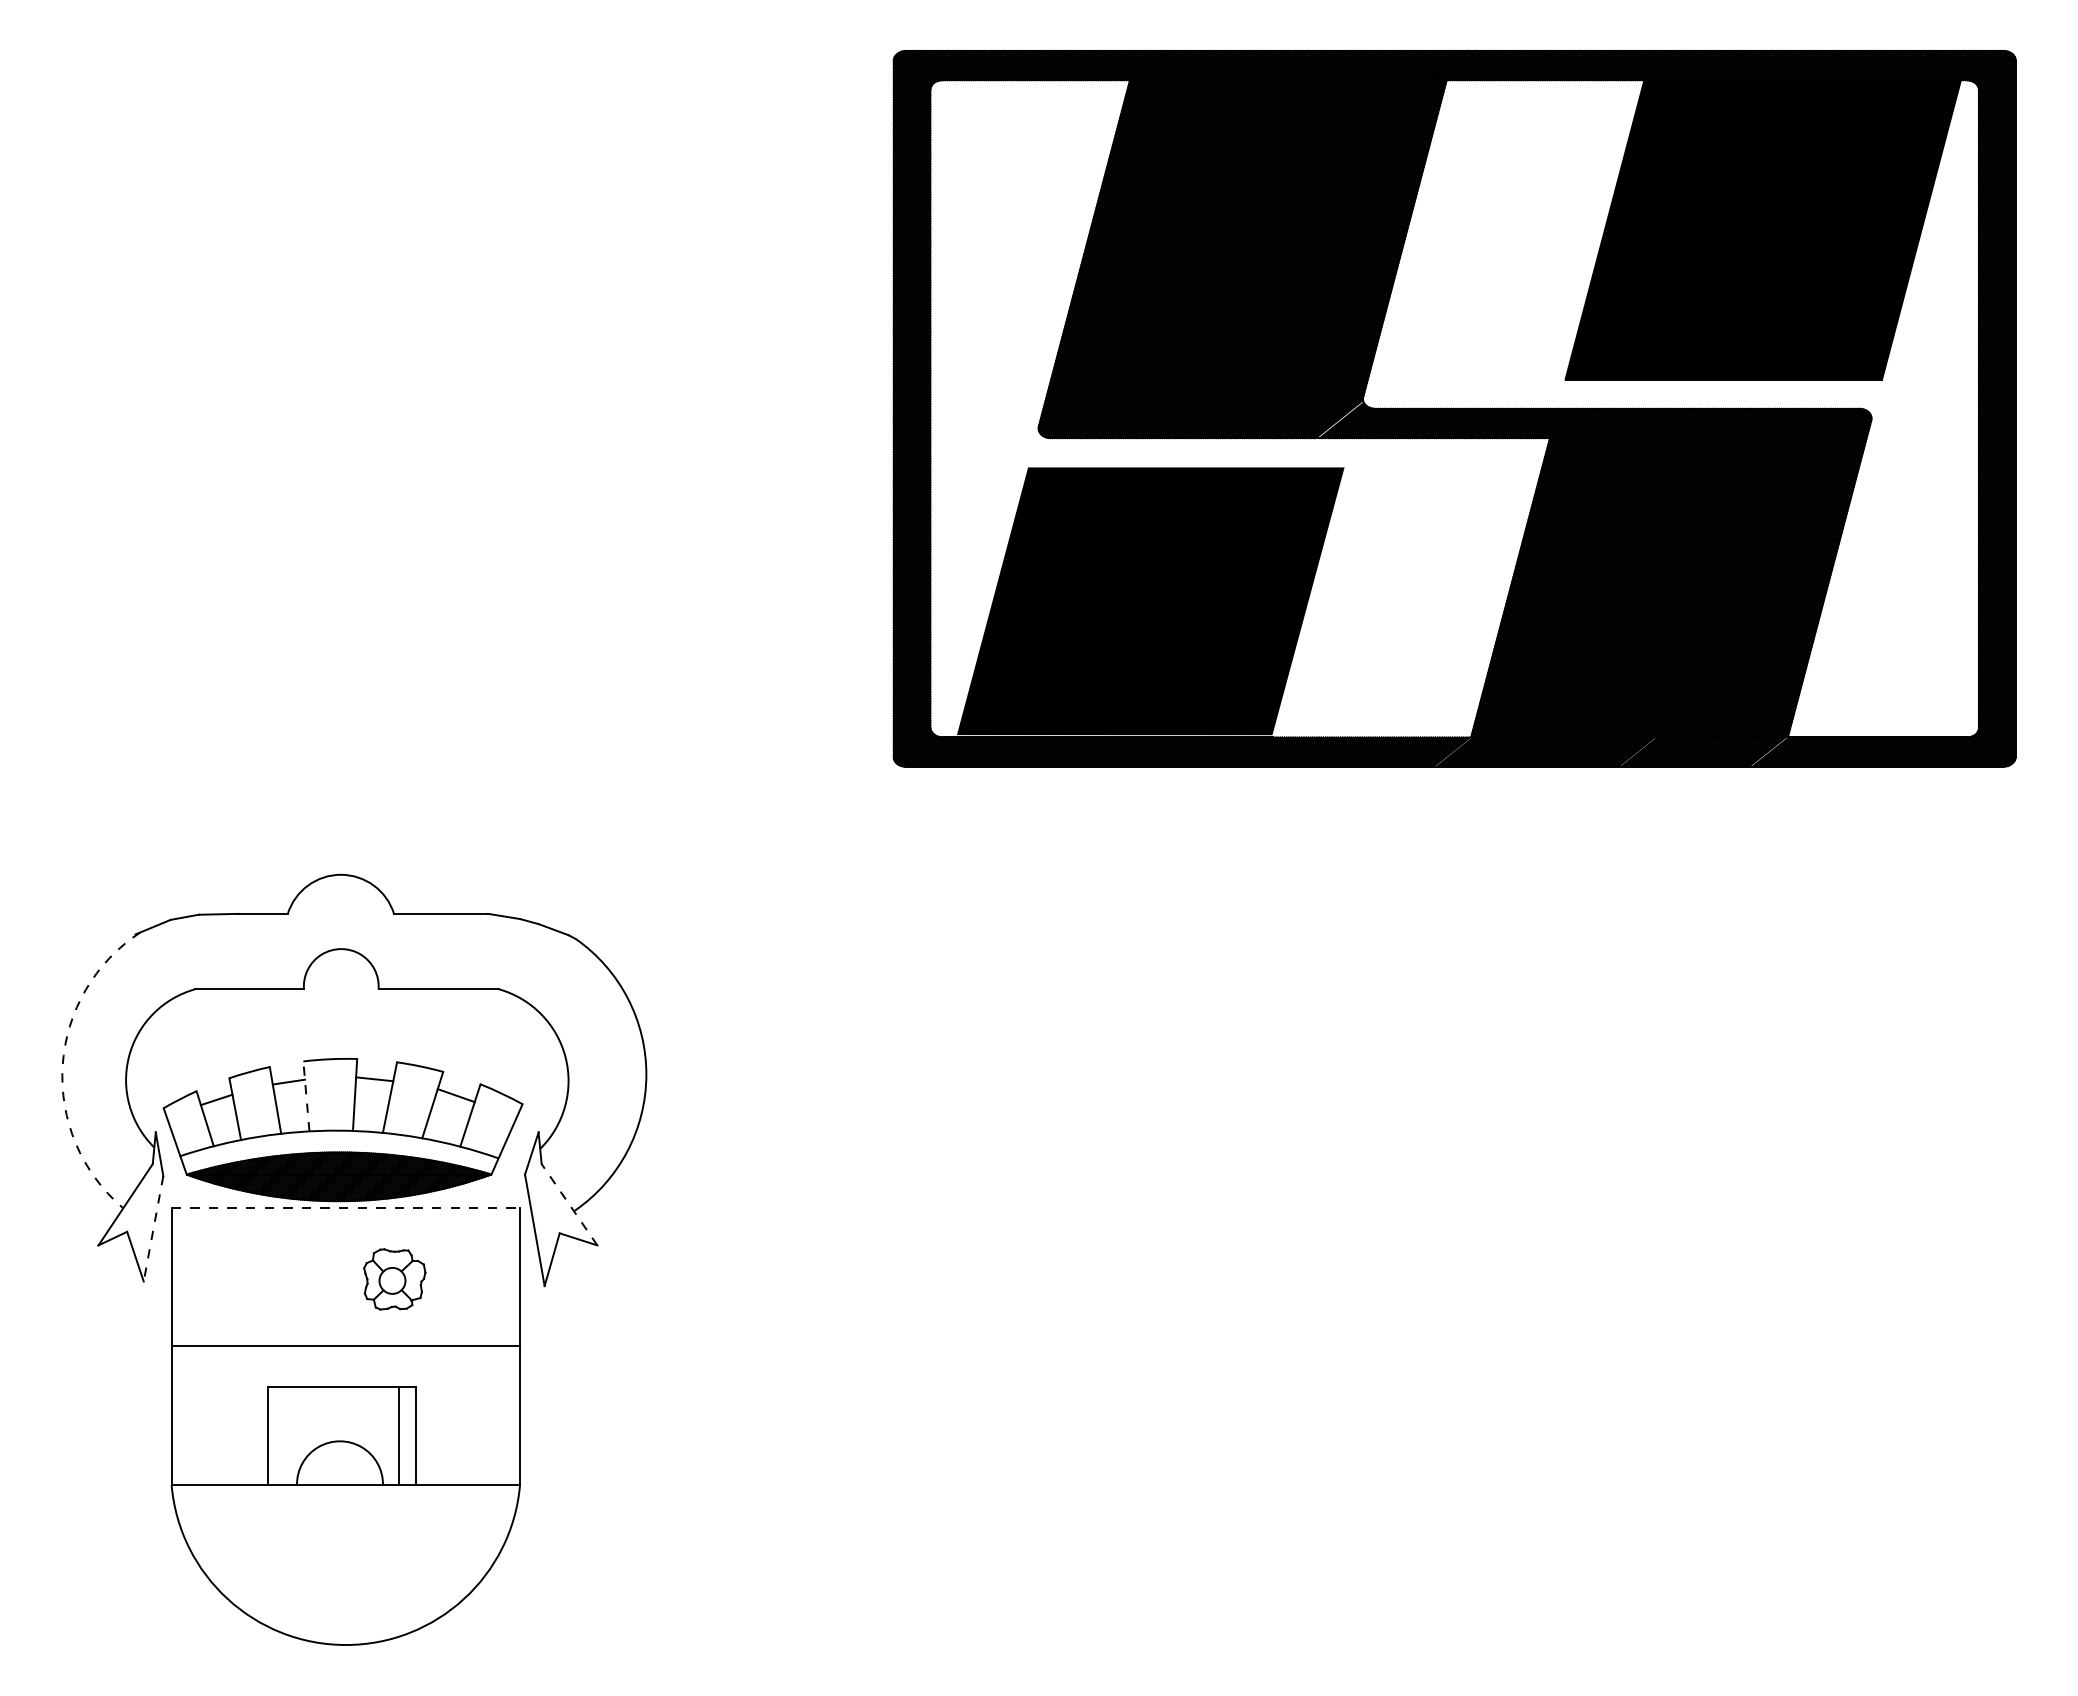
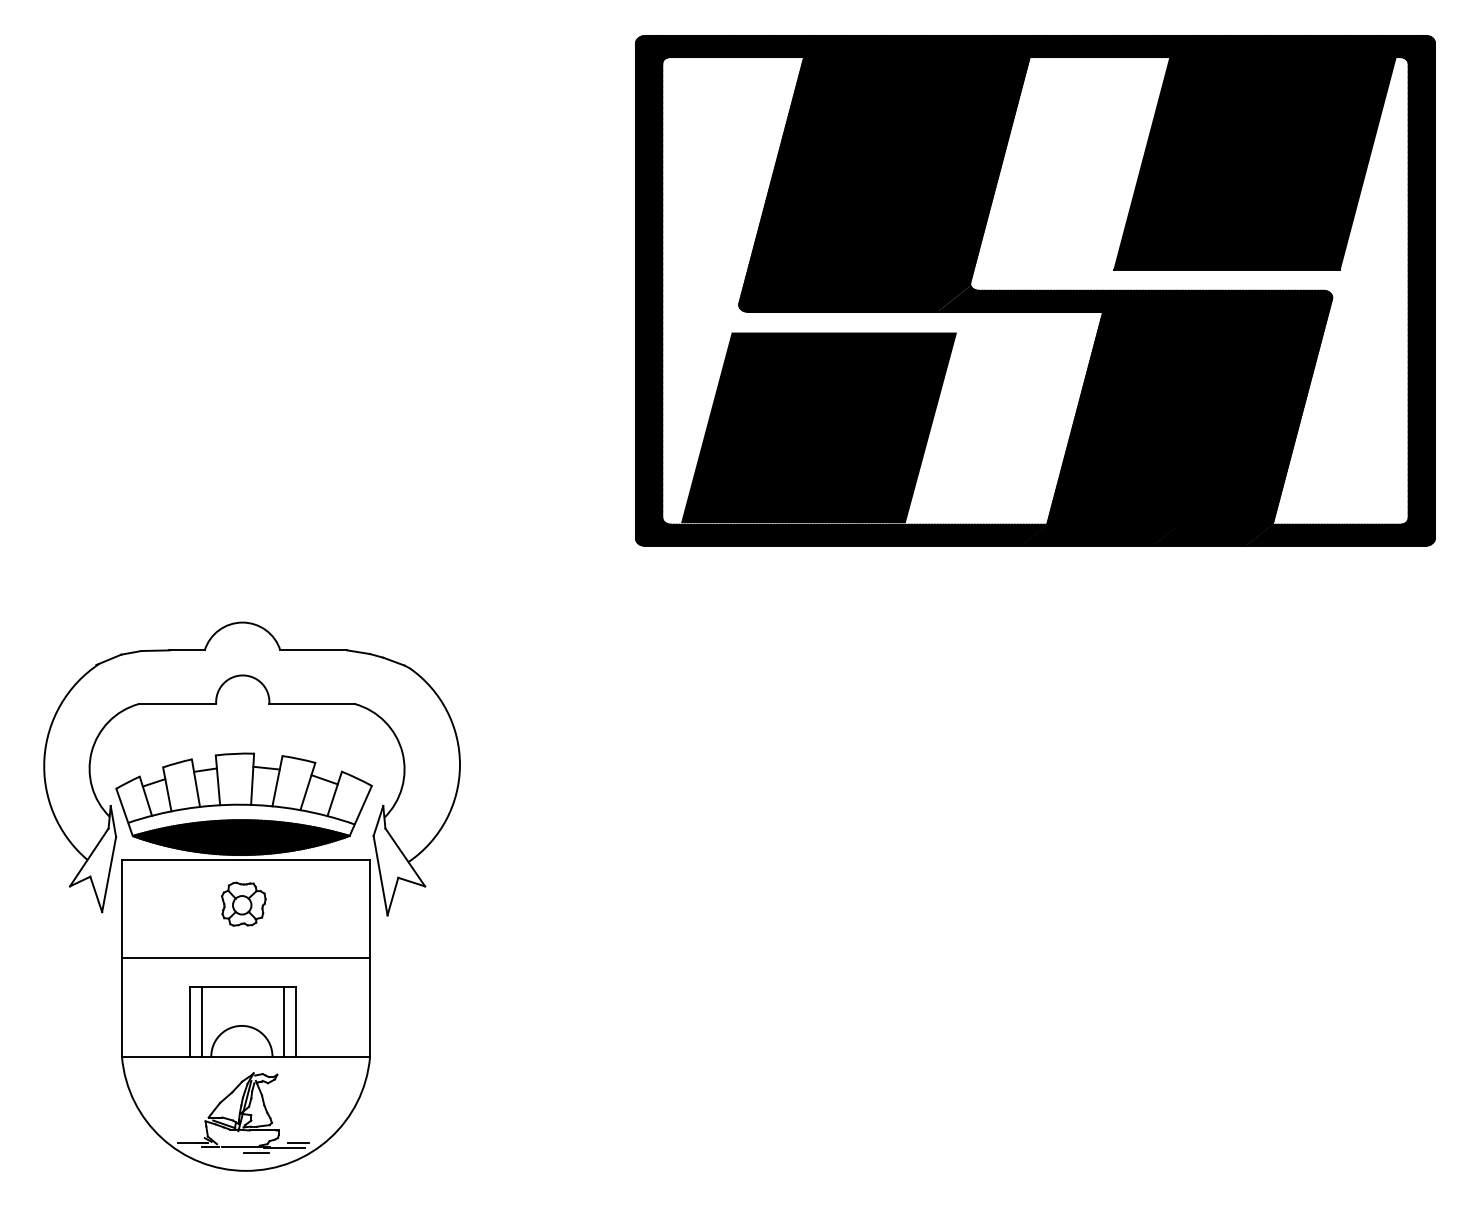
arc: (62, 1065) -> (44, 758), dashed -> solid
line: (306, 1095) -> (218, 779), dashed -> solid
line: (569, 1204) -> (405, 857), dashed -> solid
line: (346, 1208) -> (246, 860), dashed -> solid
line: (153, 1228) -> (109, 874), dashed -> solid
part: (394, 1279) -> (243, 904), moved
line: (284, 1436) -> (202, 1022), added
part: (342, 1563) -> (243, 1112), added

